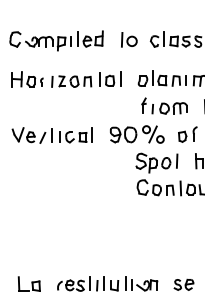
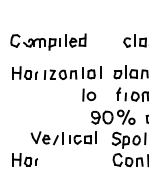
part: (129, 39) -> (89, 94), moved
part: (51, 135) -> (62, 138), moved
part: (27, 187) -> (25, 159), added

